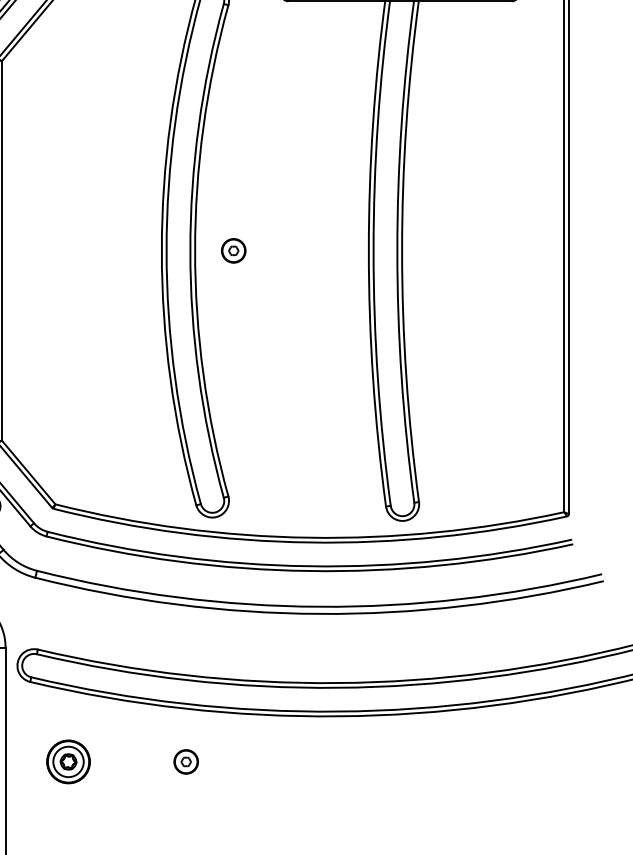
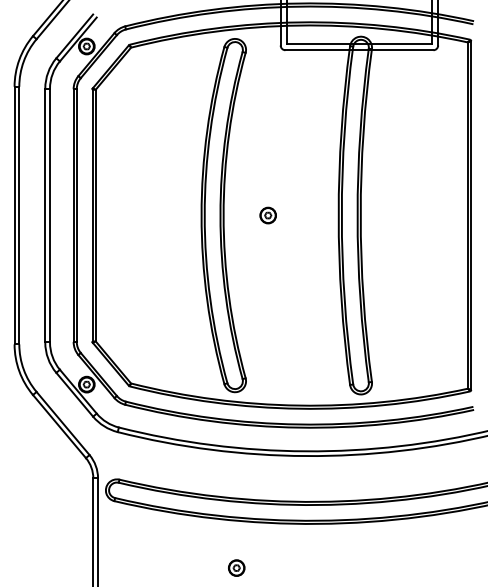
part: (232, 250) -> (267, 215), moved
part: (185, 761) -> (236, 567), moved
part: (68, 762) -> (139, 554), removed

